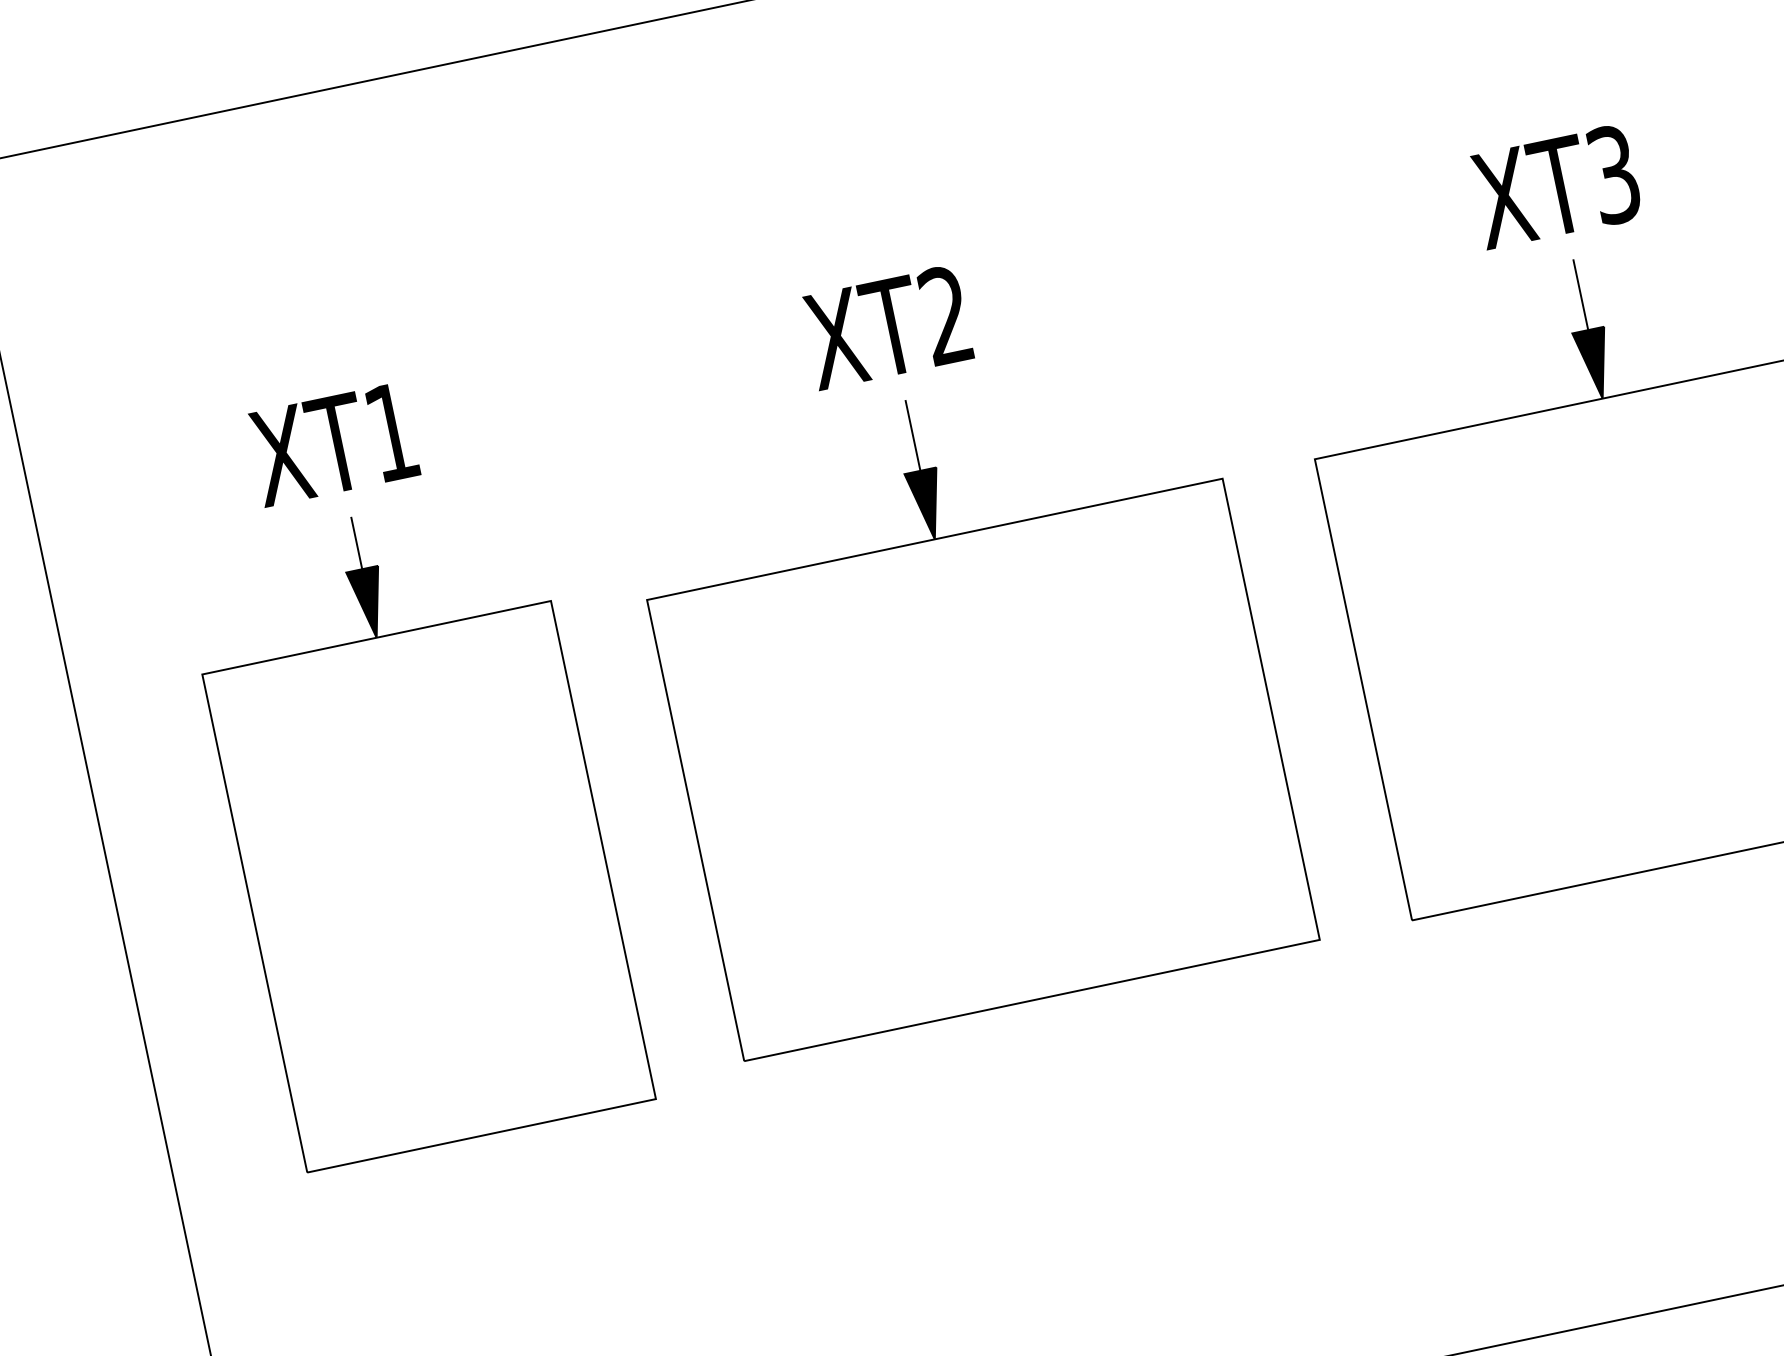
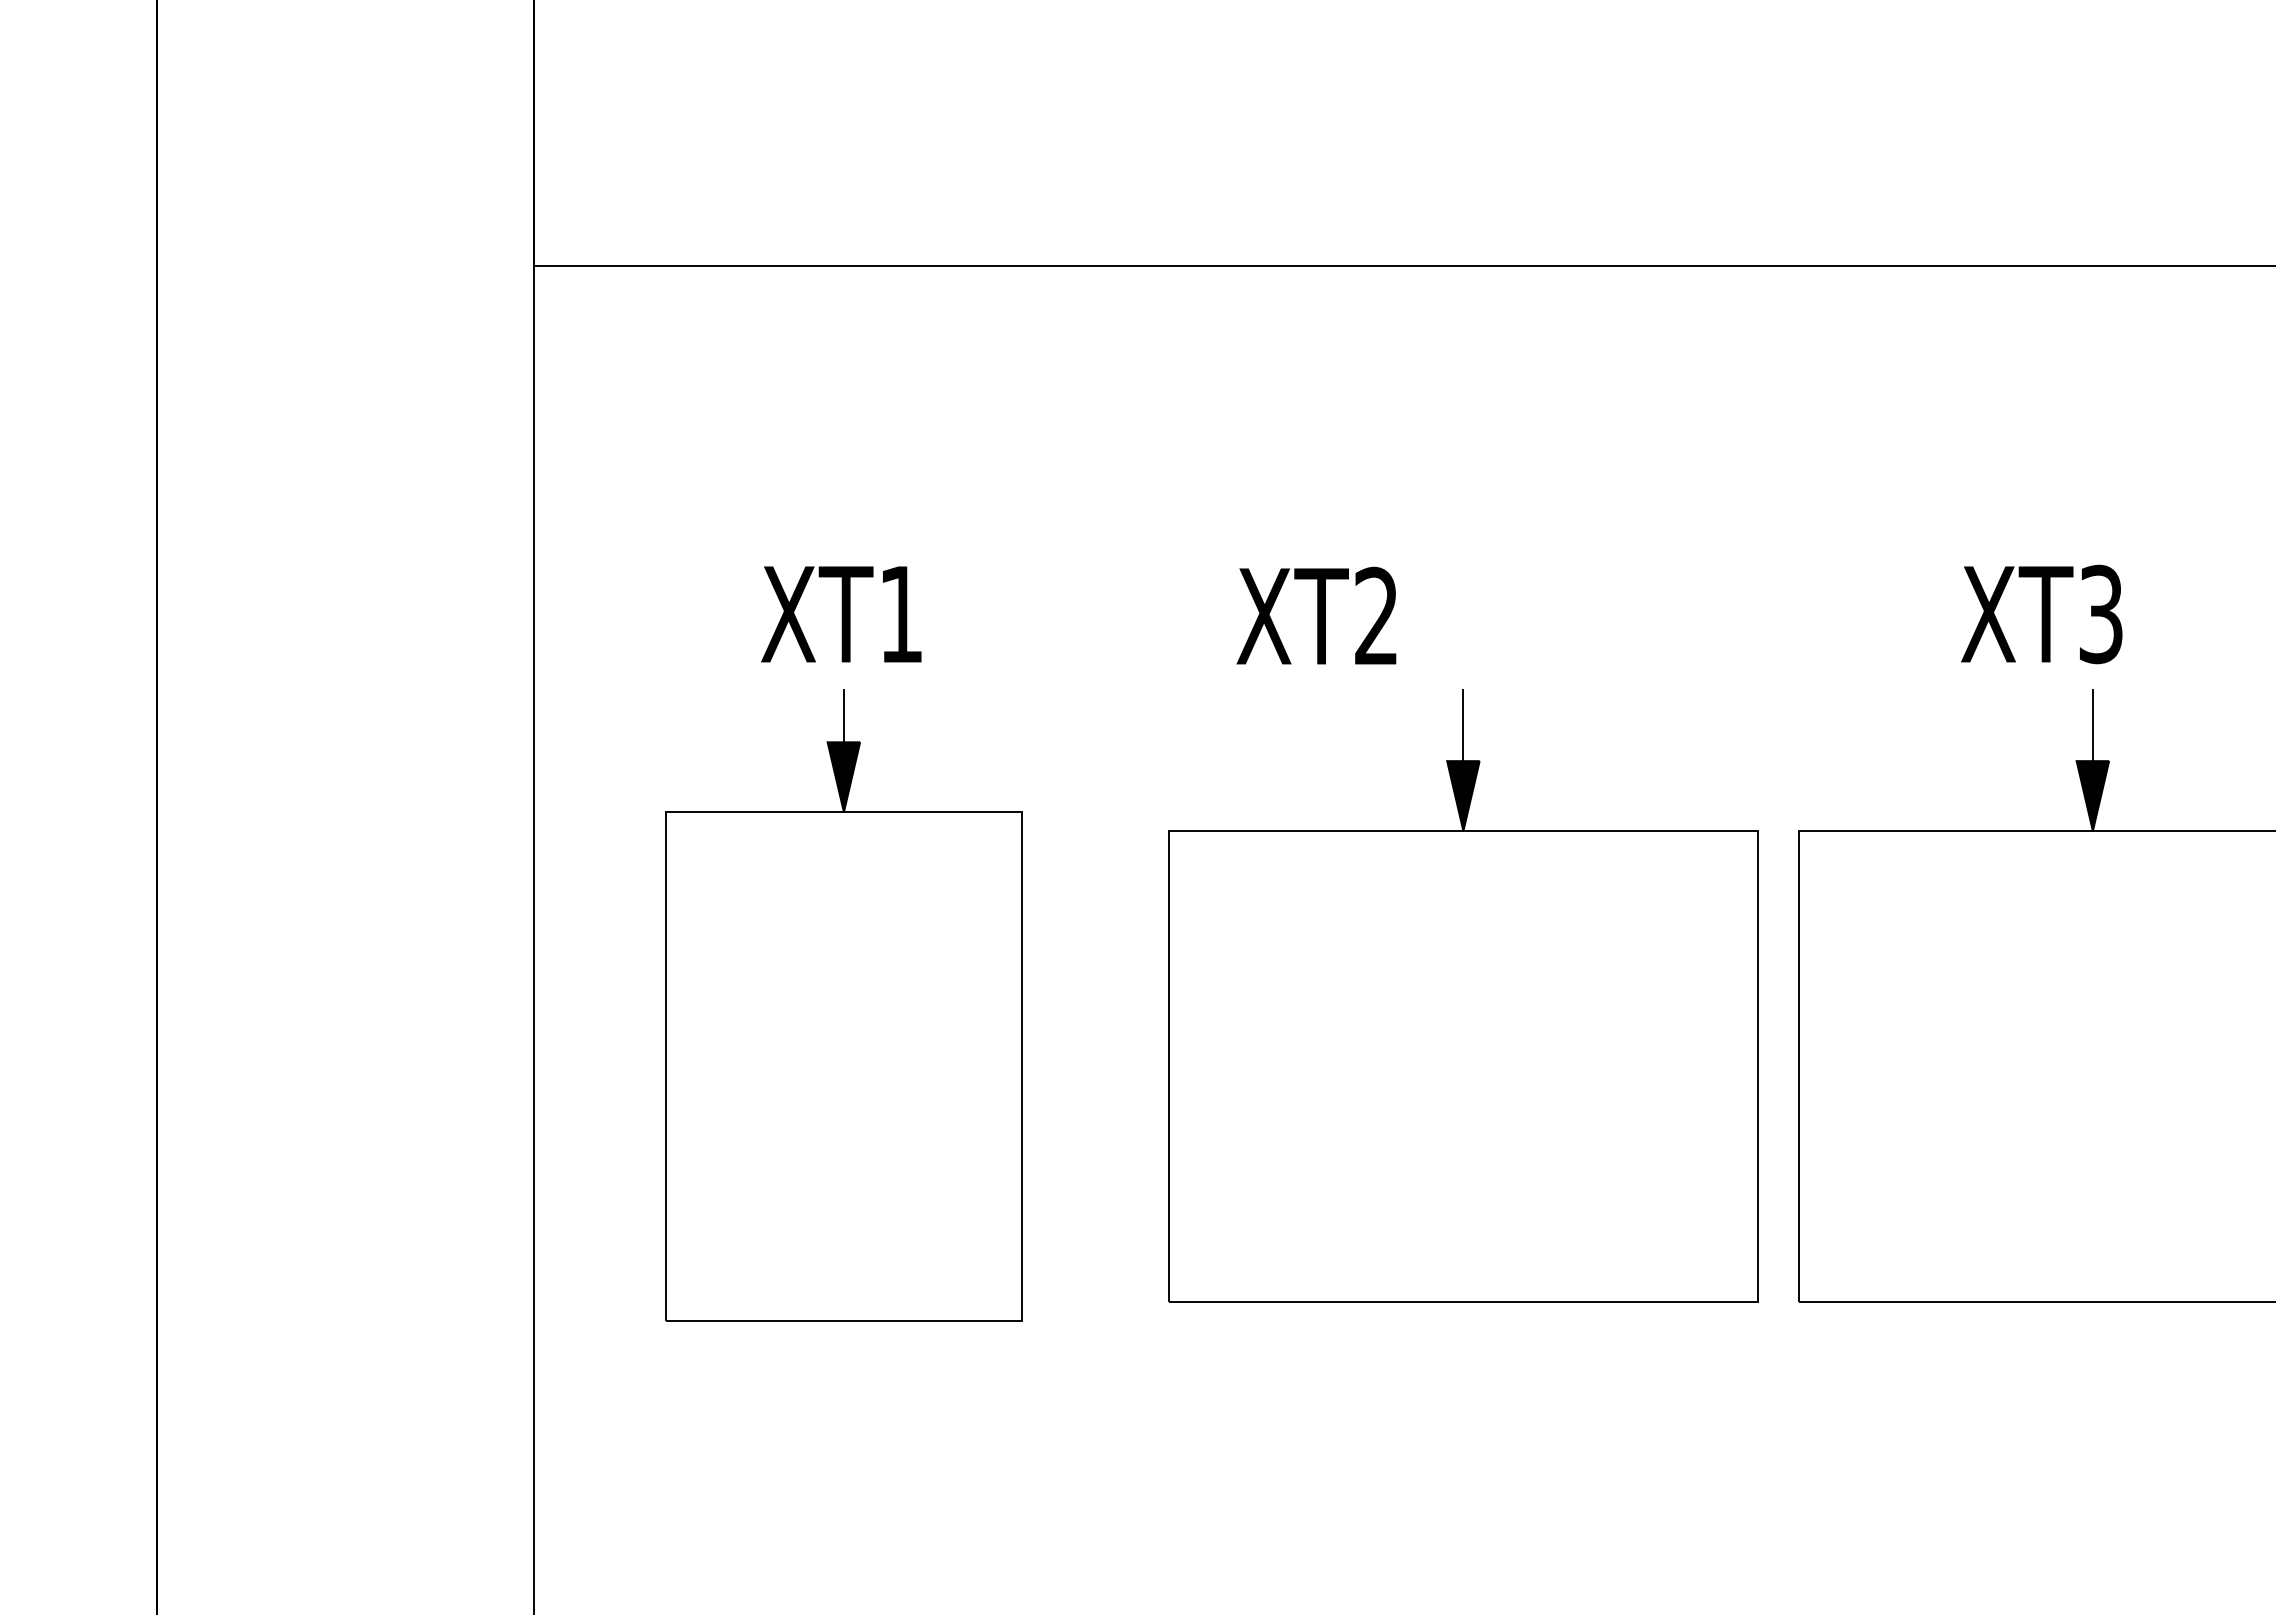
text: (1555, 187) -> (2041, 614), moved
text: (887, 326) -> (1316, 615), moved
part: (968, 700) -> (1463, 995), moved

